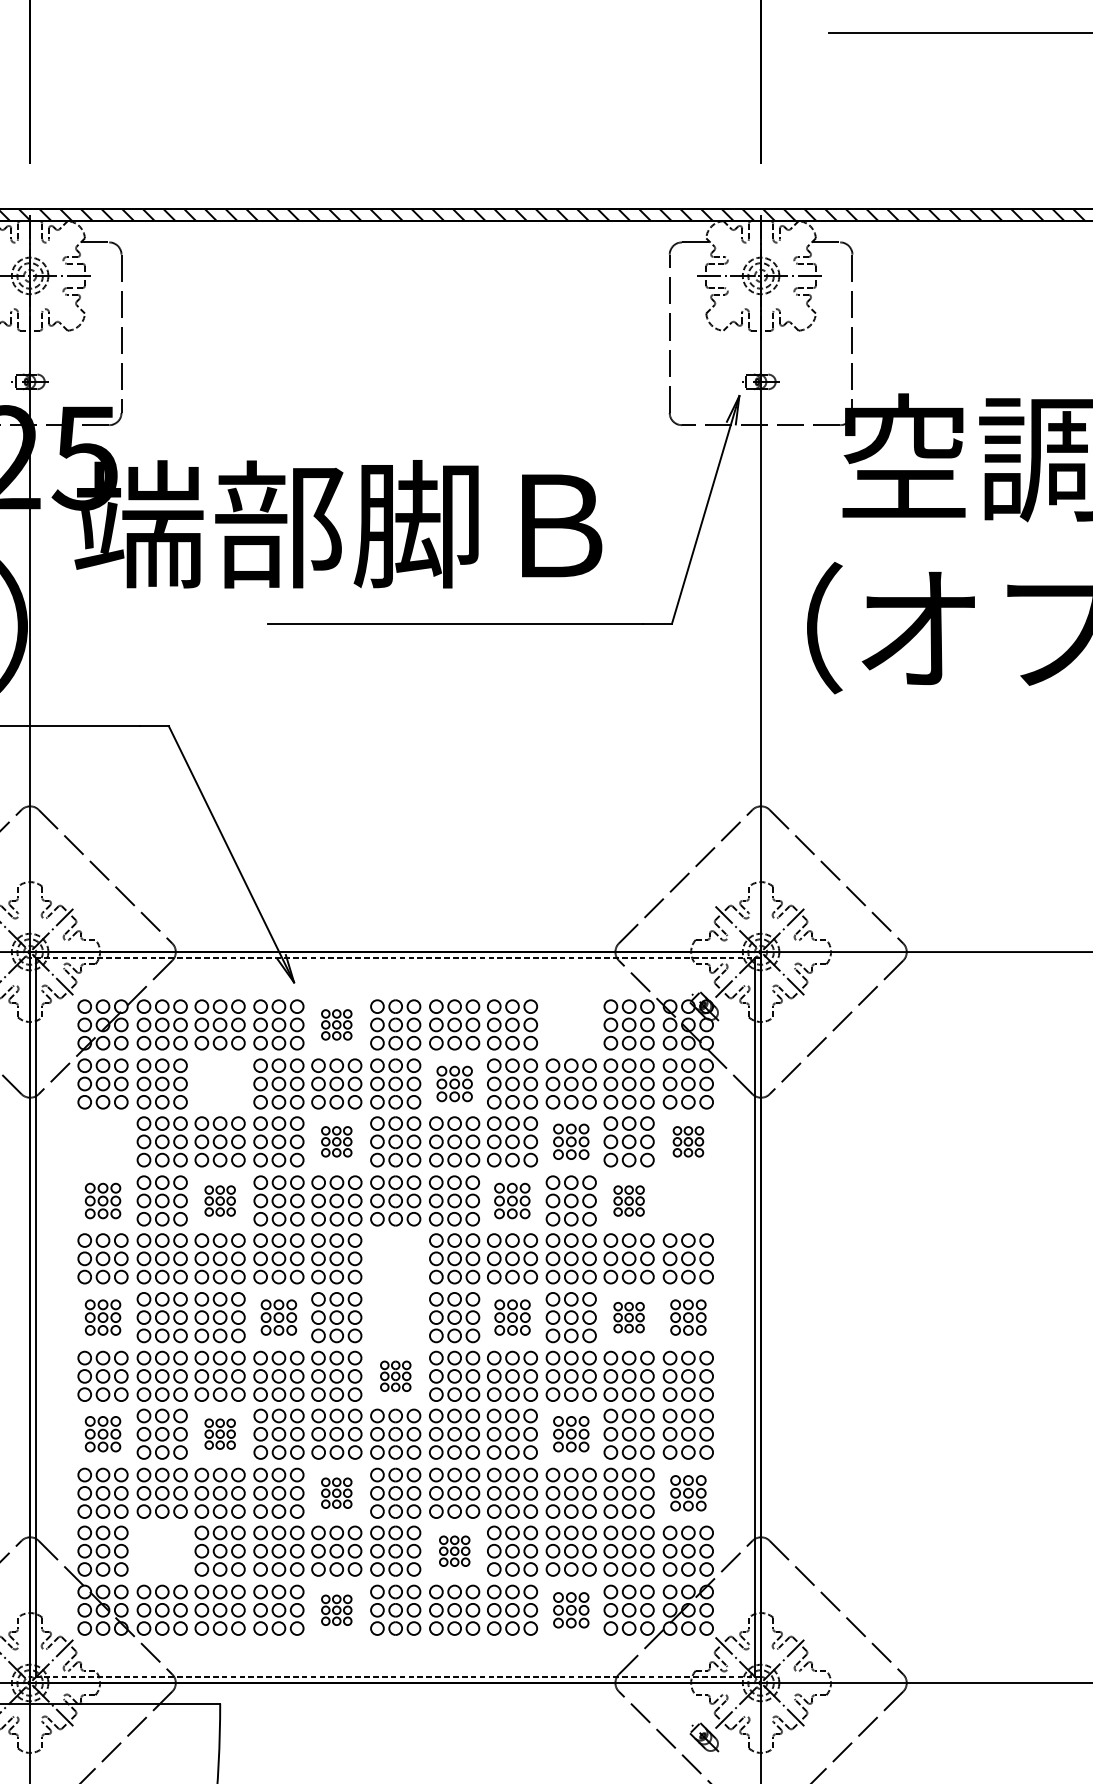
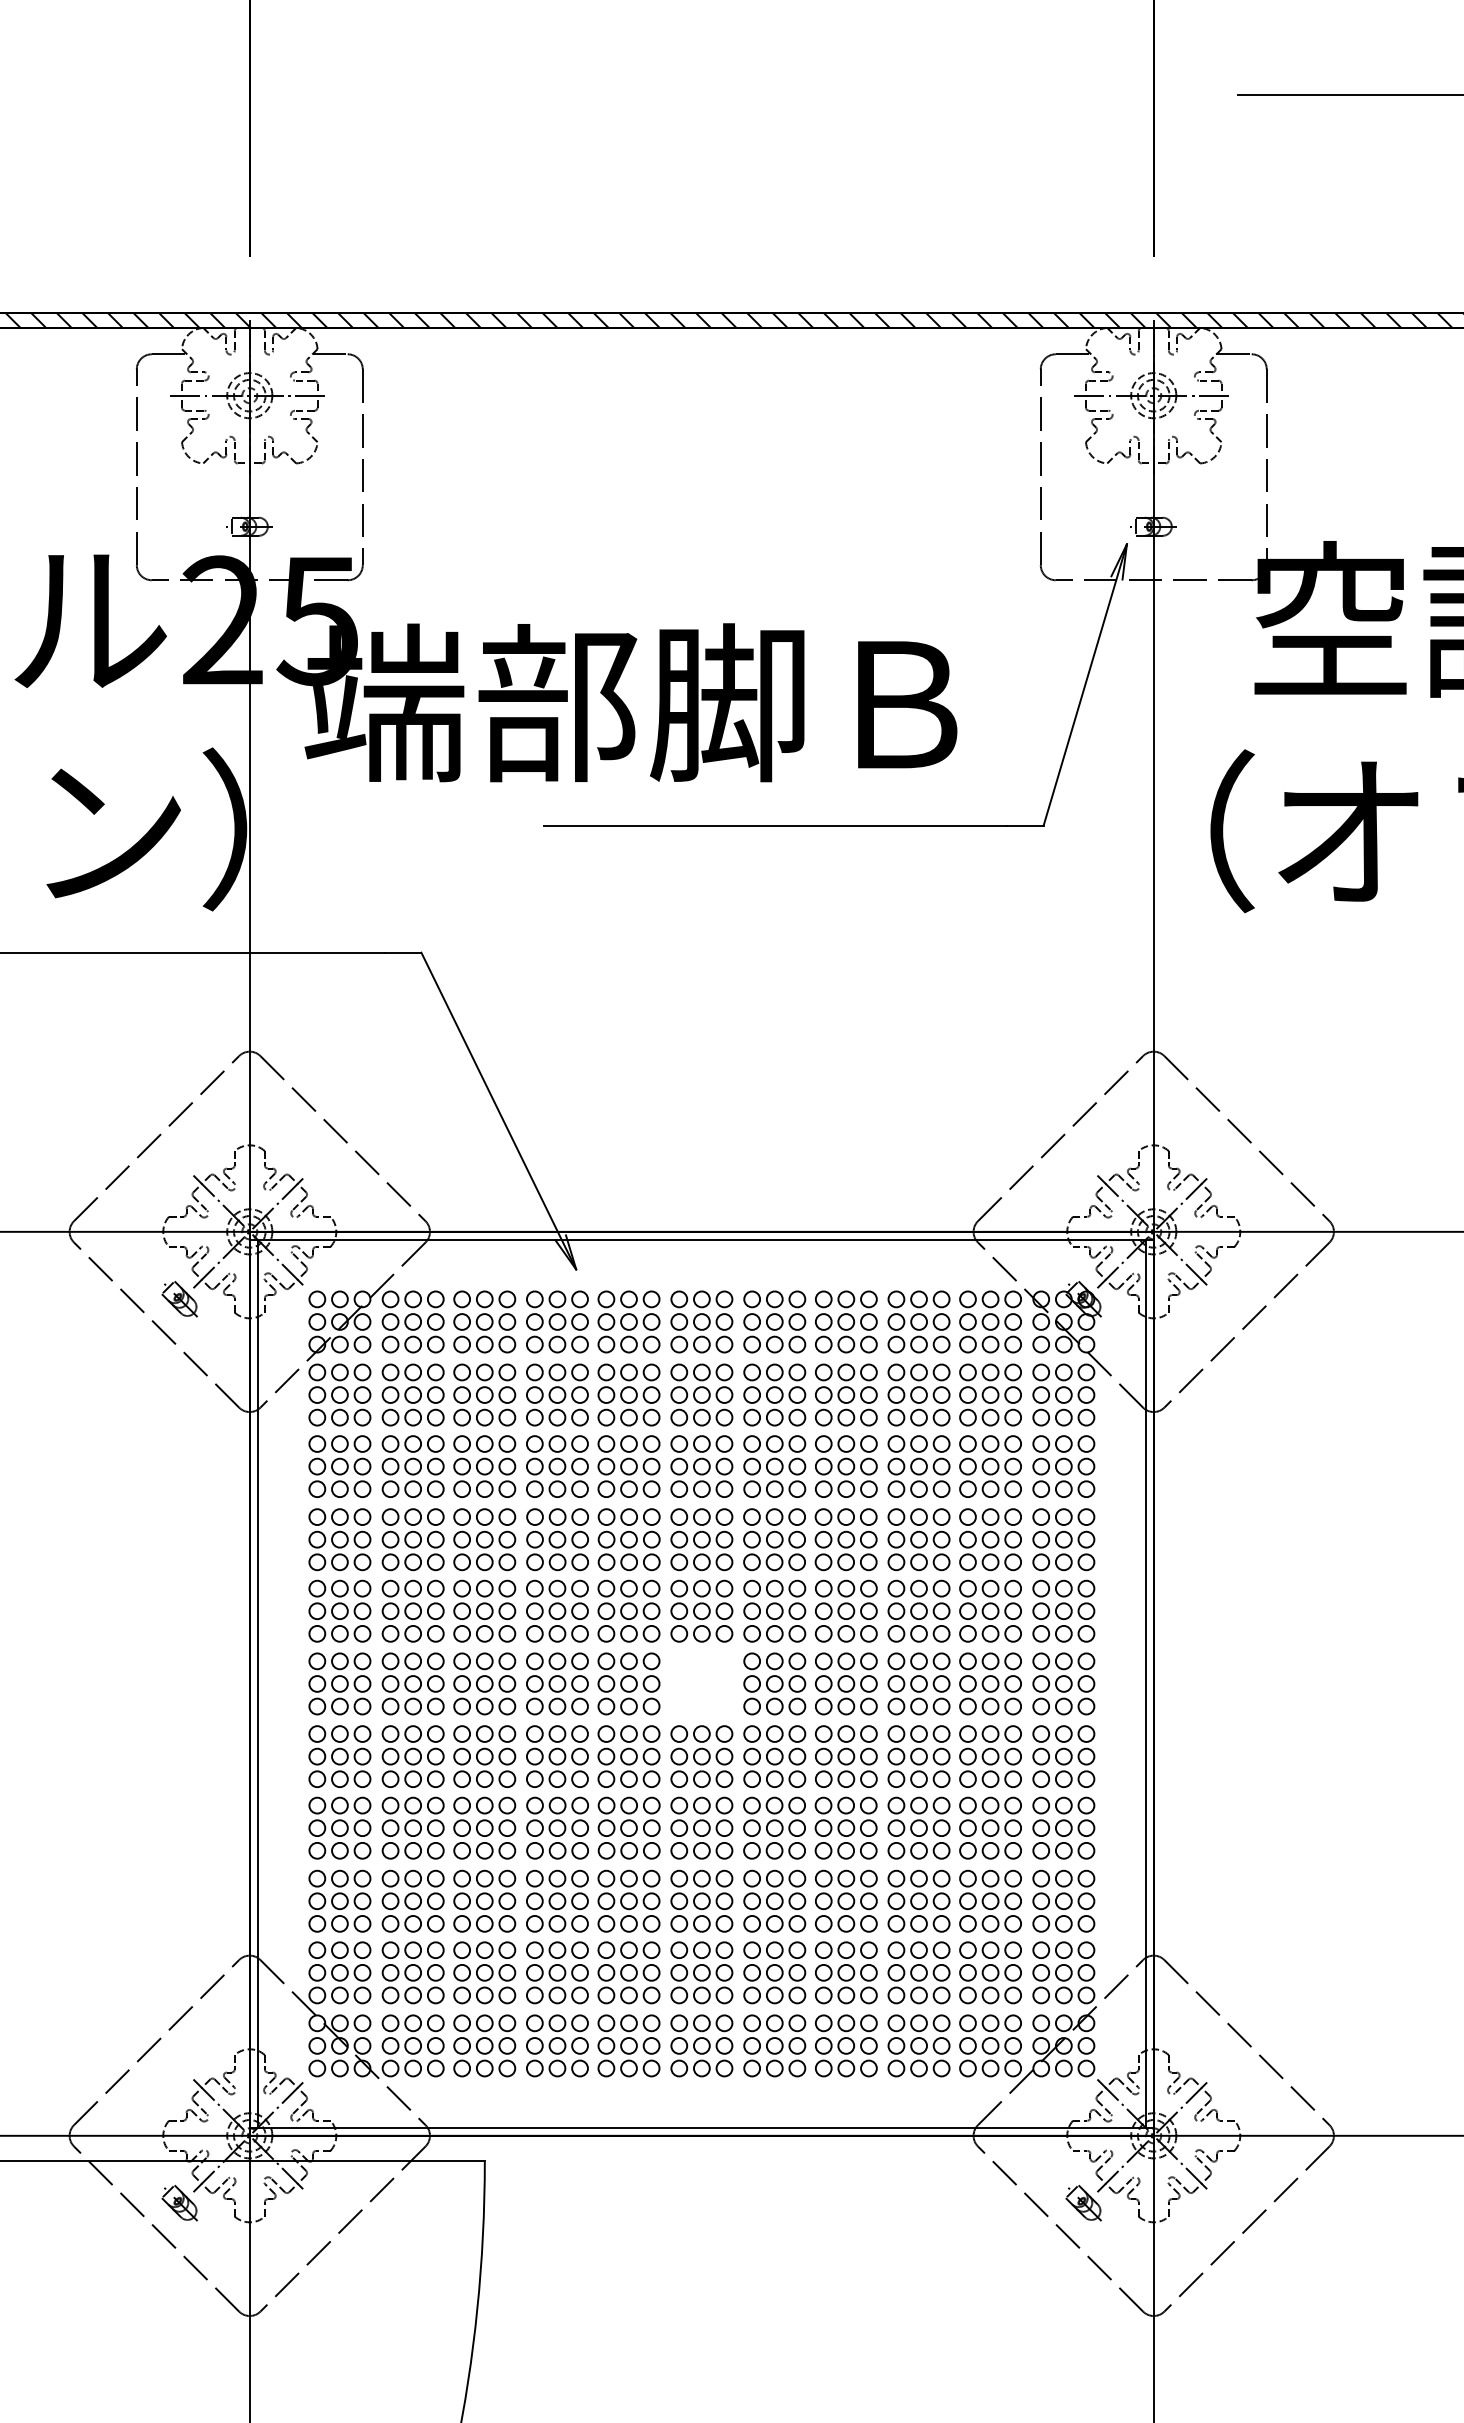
line: (395, 958) -> (701, 1239), dashed -> solid
part: (336, 1024) -> (628, 1321), size x1.67
part: (570, 1024) -> (918, 1321), added
part: (219, 1083) -> (484, 1394), added
part: (454, 1083) -> (774, 1394), size x1.43
part: (102, 1141) -> (339, 1466), added
part: (336, 1141) -> (628, 1466), size x1.67
part: (570, 1141) -> (918, 1466), size x1.43
part: (688, 1141) -> (1063, 1466), size x1.67
part: (102, 1200) -> (339, 1539), size x1.43
part: (219, 1200) -> (484, 1539), size x1.67
part: (511, 1200) -> (845, 1539), size x1.43
part: (629, 1200) -> (990, 1539), size x1.67
part: (688, 1200) -> (1063, 1539), added
part: (395, 1258) -> (701, 1610), added
part: (102, 1317) -> (339, 1683), size x1.43
part: (278, 1317) -> (557, 1683), size x1.43
part: (512, 1317) -> (846, 1683), size x1.43
part: (629, 1317) -> (990, 1683), size x1.67
part: (688, 1317) -> (1063, 1683), size x1.43
part: (395, 1376) -> (701, 1756), size x1.67
part: (102, 1433) -> (339, 1827), size x1.43
part: (219, 1433) -> (484, 1827), size x1.67
part: (570, 1433) -> (918, 1827), size x1.43
part: (336, 1492) -> (628, 1900), size x1.67
part: (688, 1492) -> (1063, 1900), size x1.43
part: (161, 1550) -> (412, 1972), added
part: (454, 1550) -> (774, 1972), size x1.67
part: (336, 1609) -> (628, 2045), size x1.67
part: (570, 1609) -> (918, 2045), size x1.43
line: (395, 1677) -> (701, 2128), dashed -> solid

